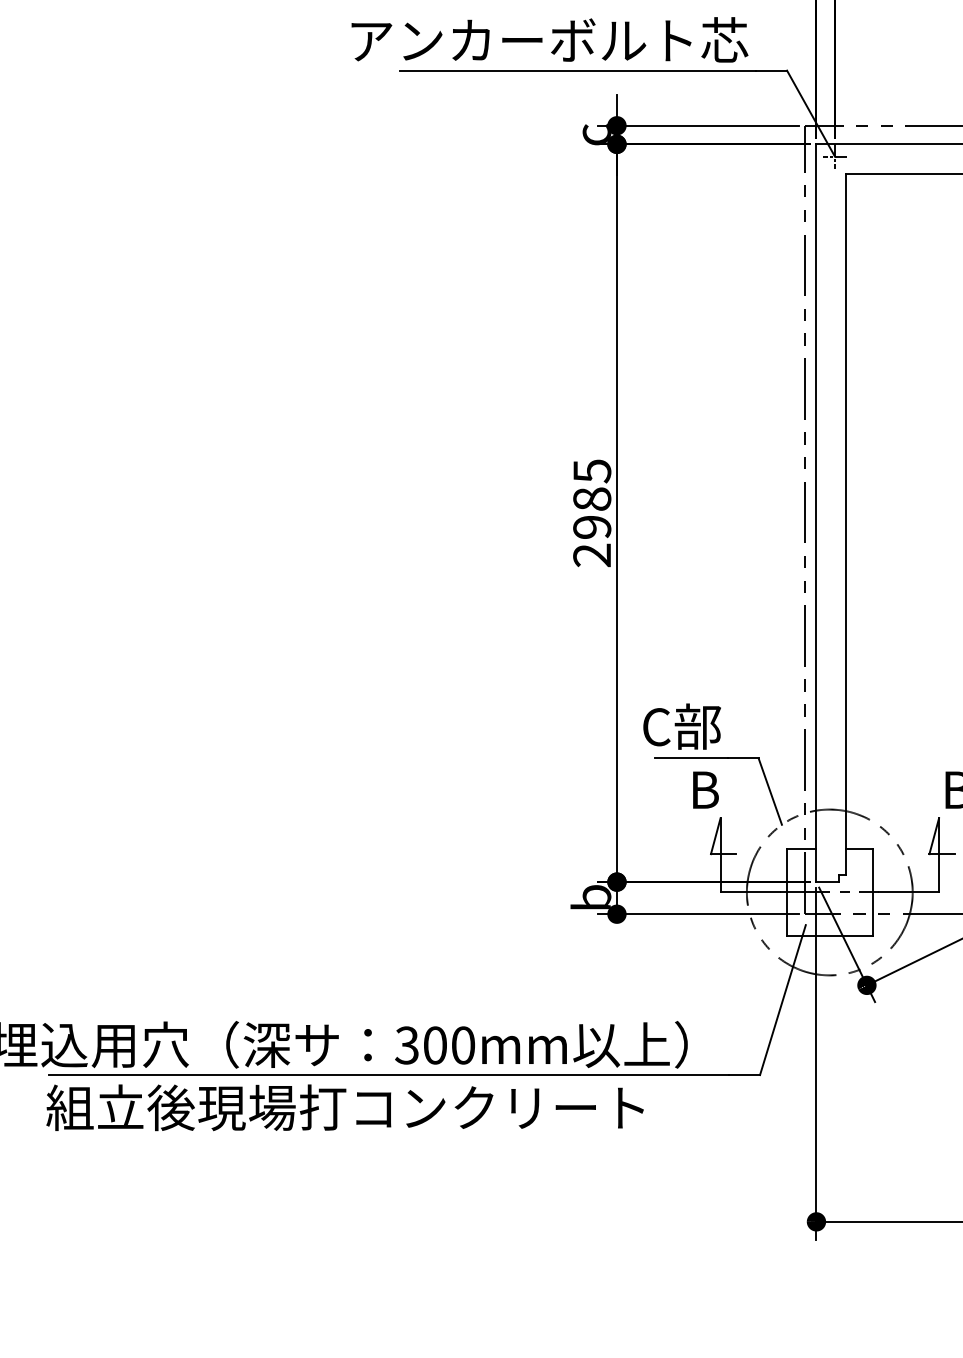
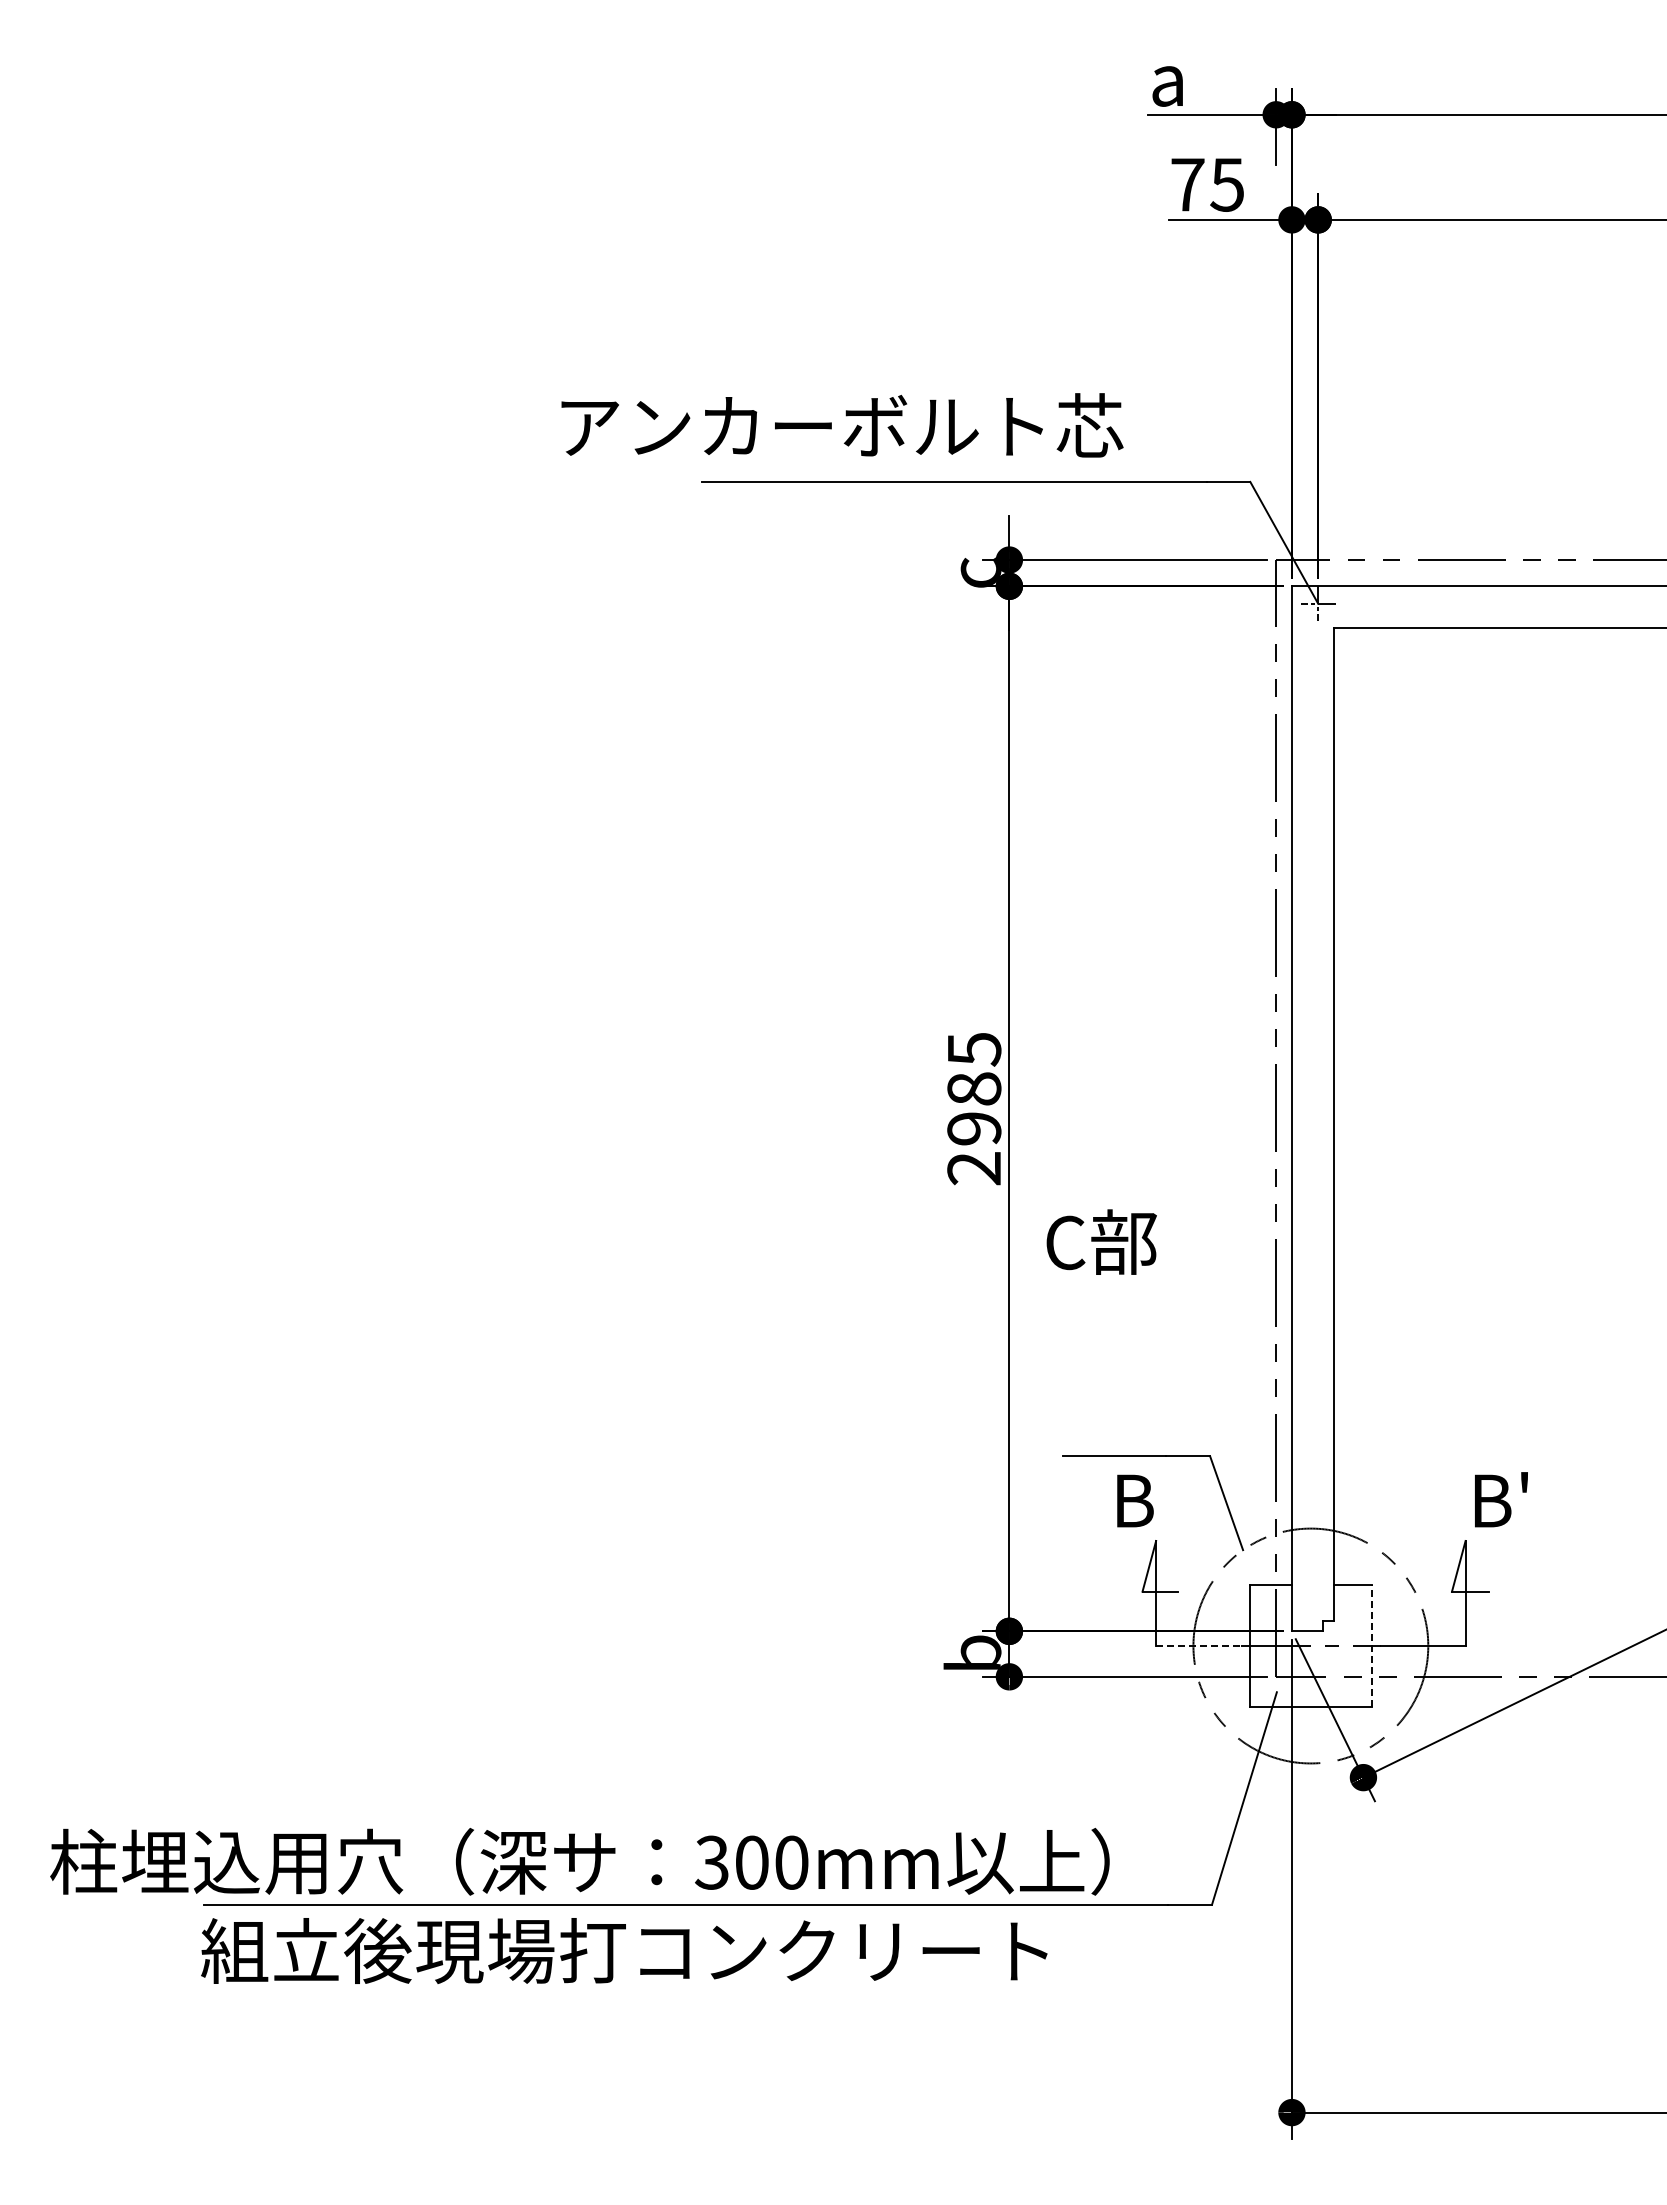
text: (549, 39) -> (842, 425), moved
text: (682, 726) -> (1101, 1241), moved
line: (750, 892) -> (1198, 1646), solid -> dashed
line: (873, 892) -> (1372, 1645), solid -> dashed

